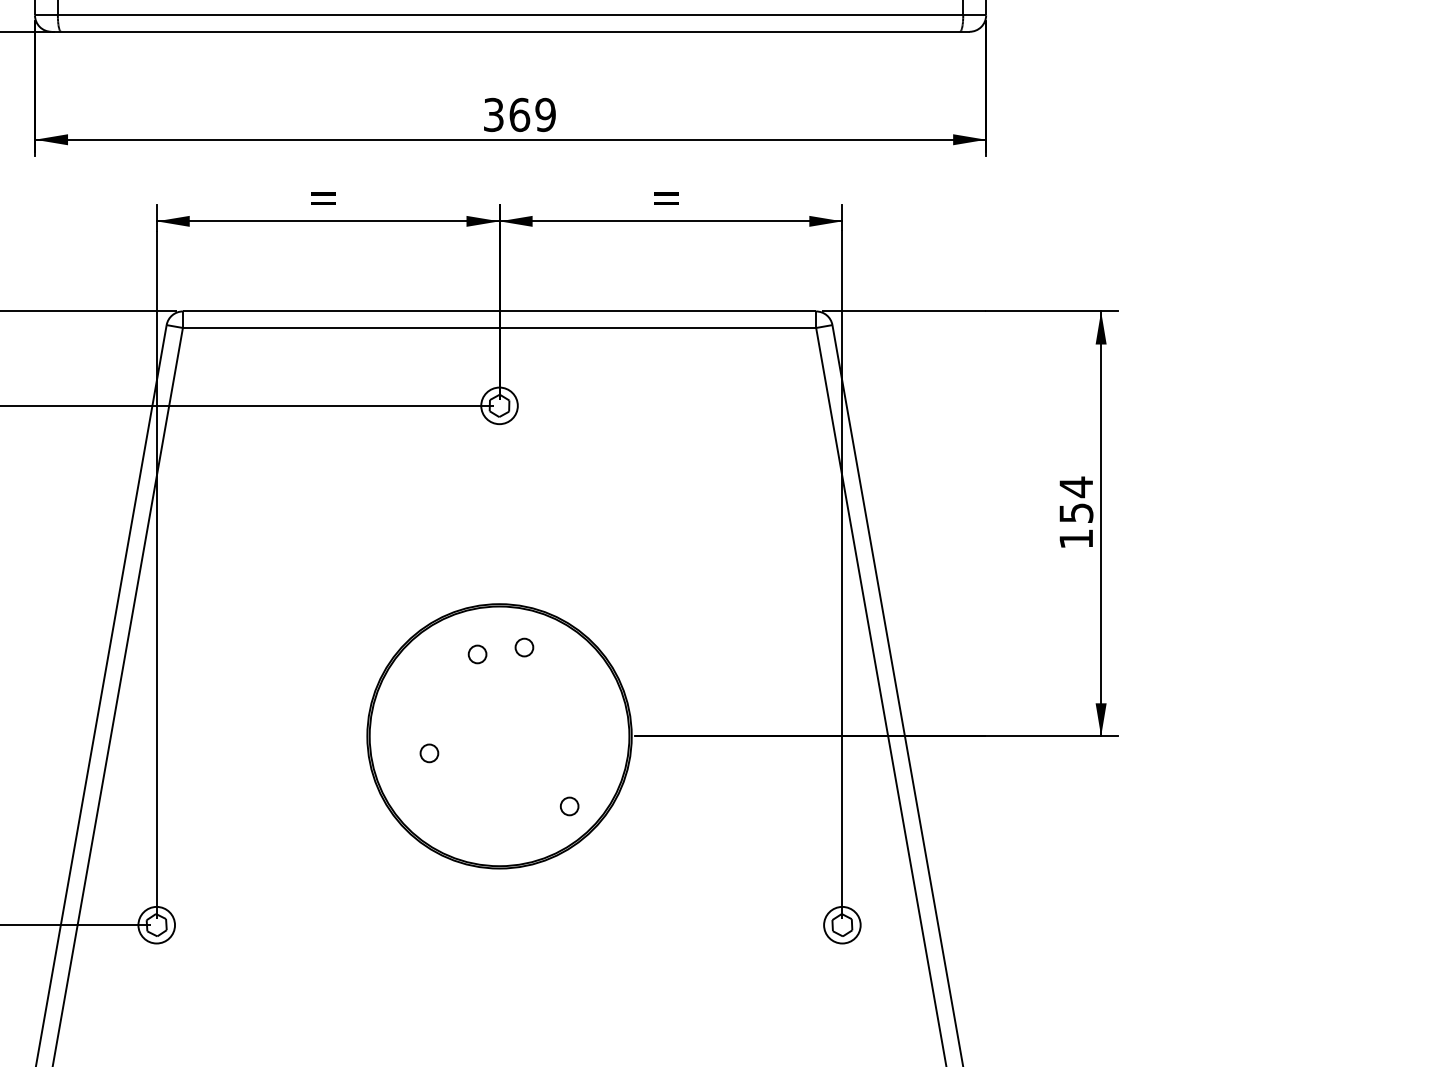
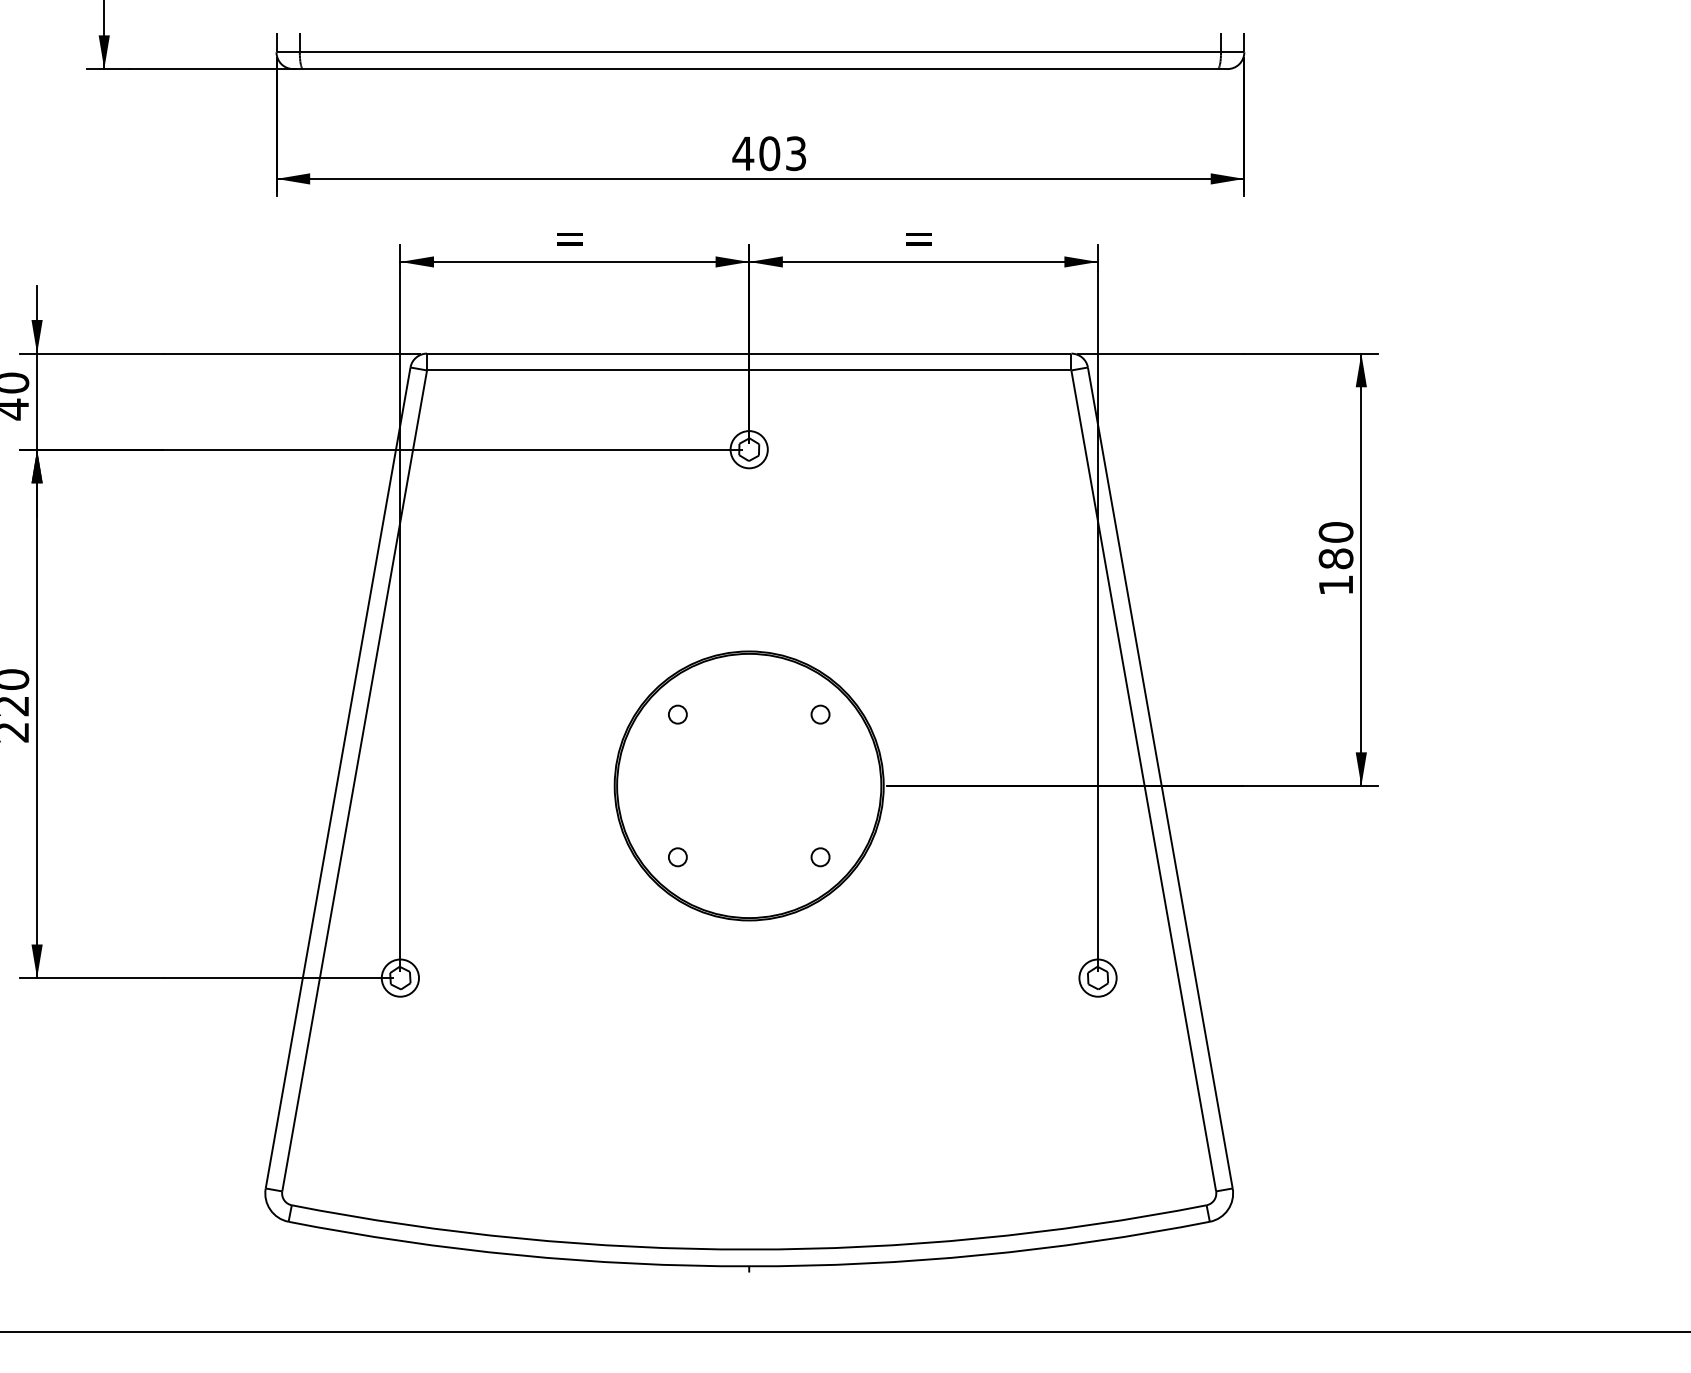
text: (519, 114) -> (769, 153), 369 -> 403
text: (1075, 500) -> (1335, 545), 154 -> 180
part: (524, 647) -> (820, 714), moved
part: (477, 654) -> (677, 714), moved
part: (429, 753) -> (677, 857), moved

